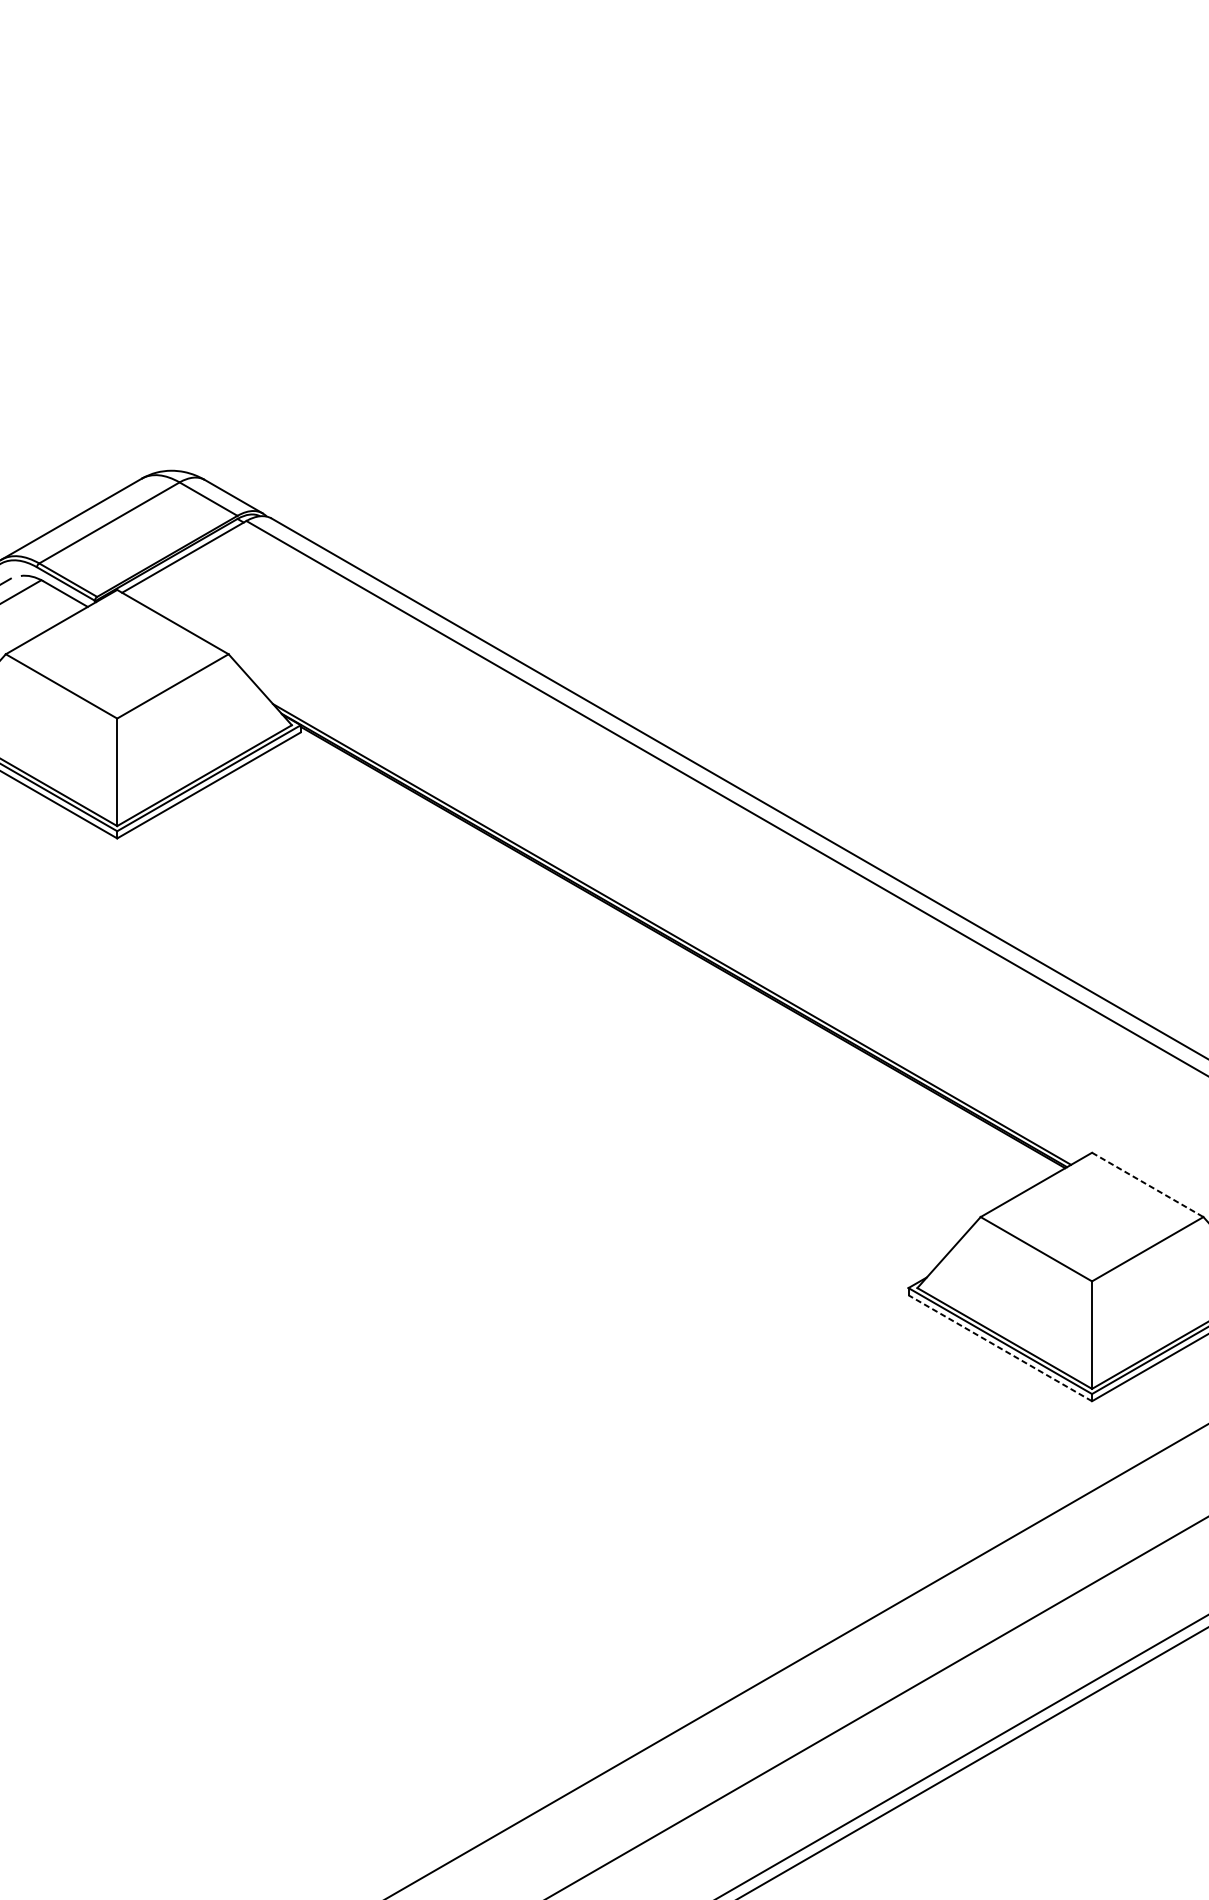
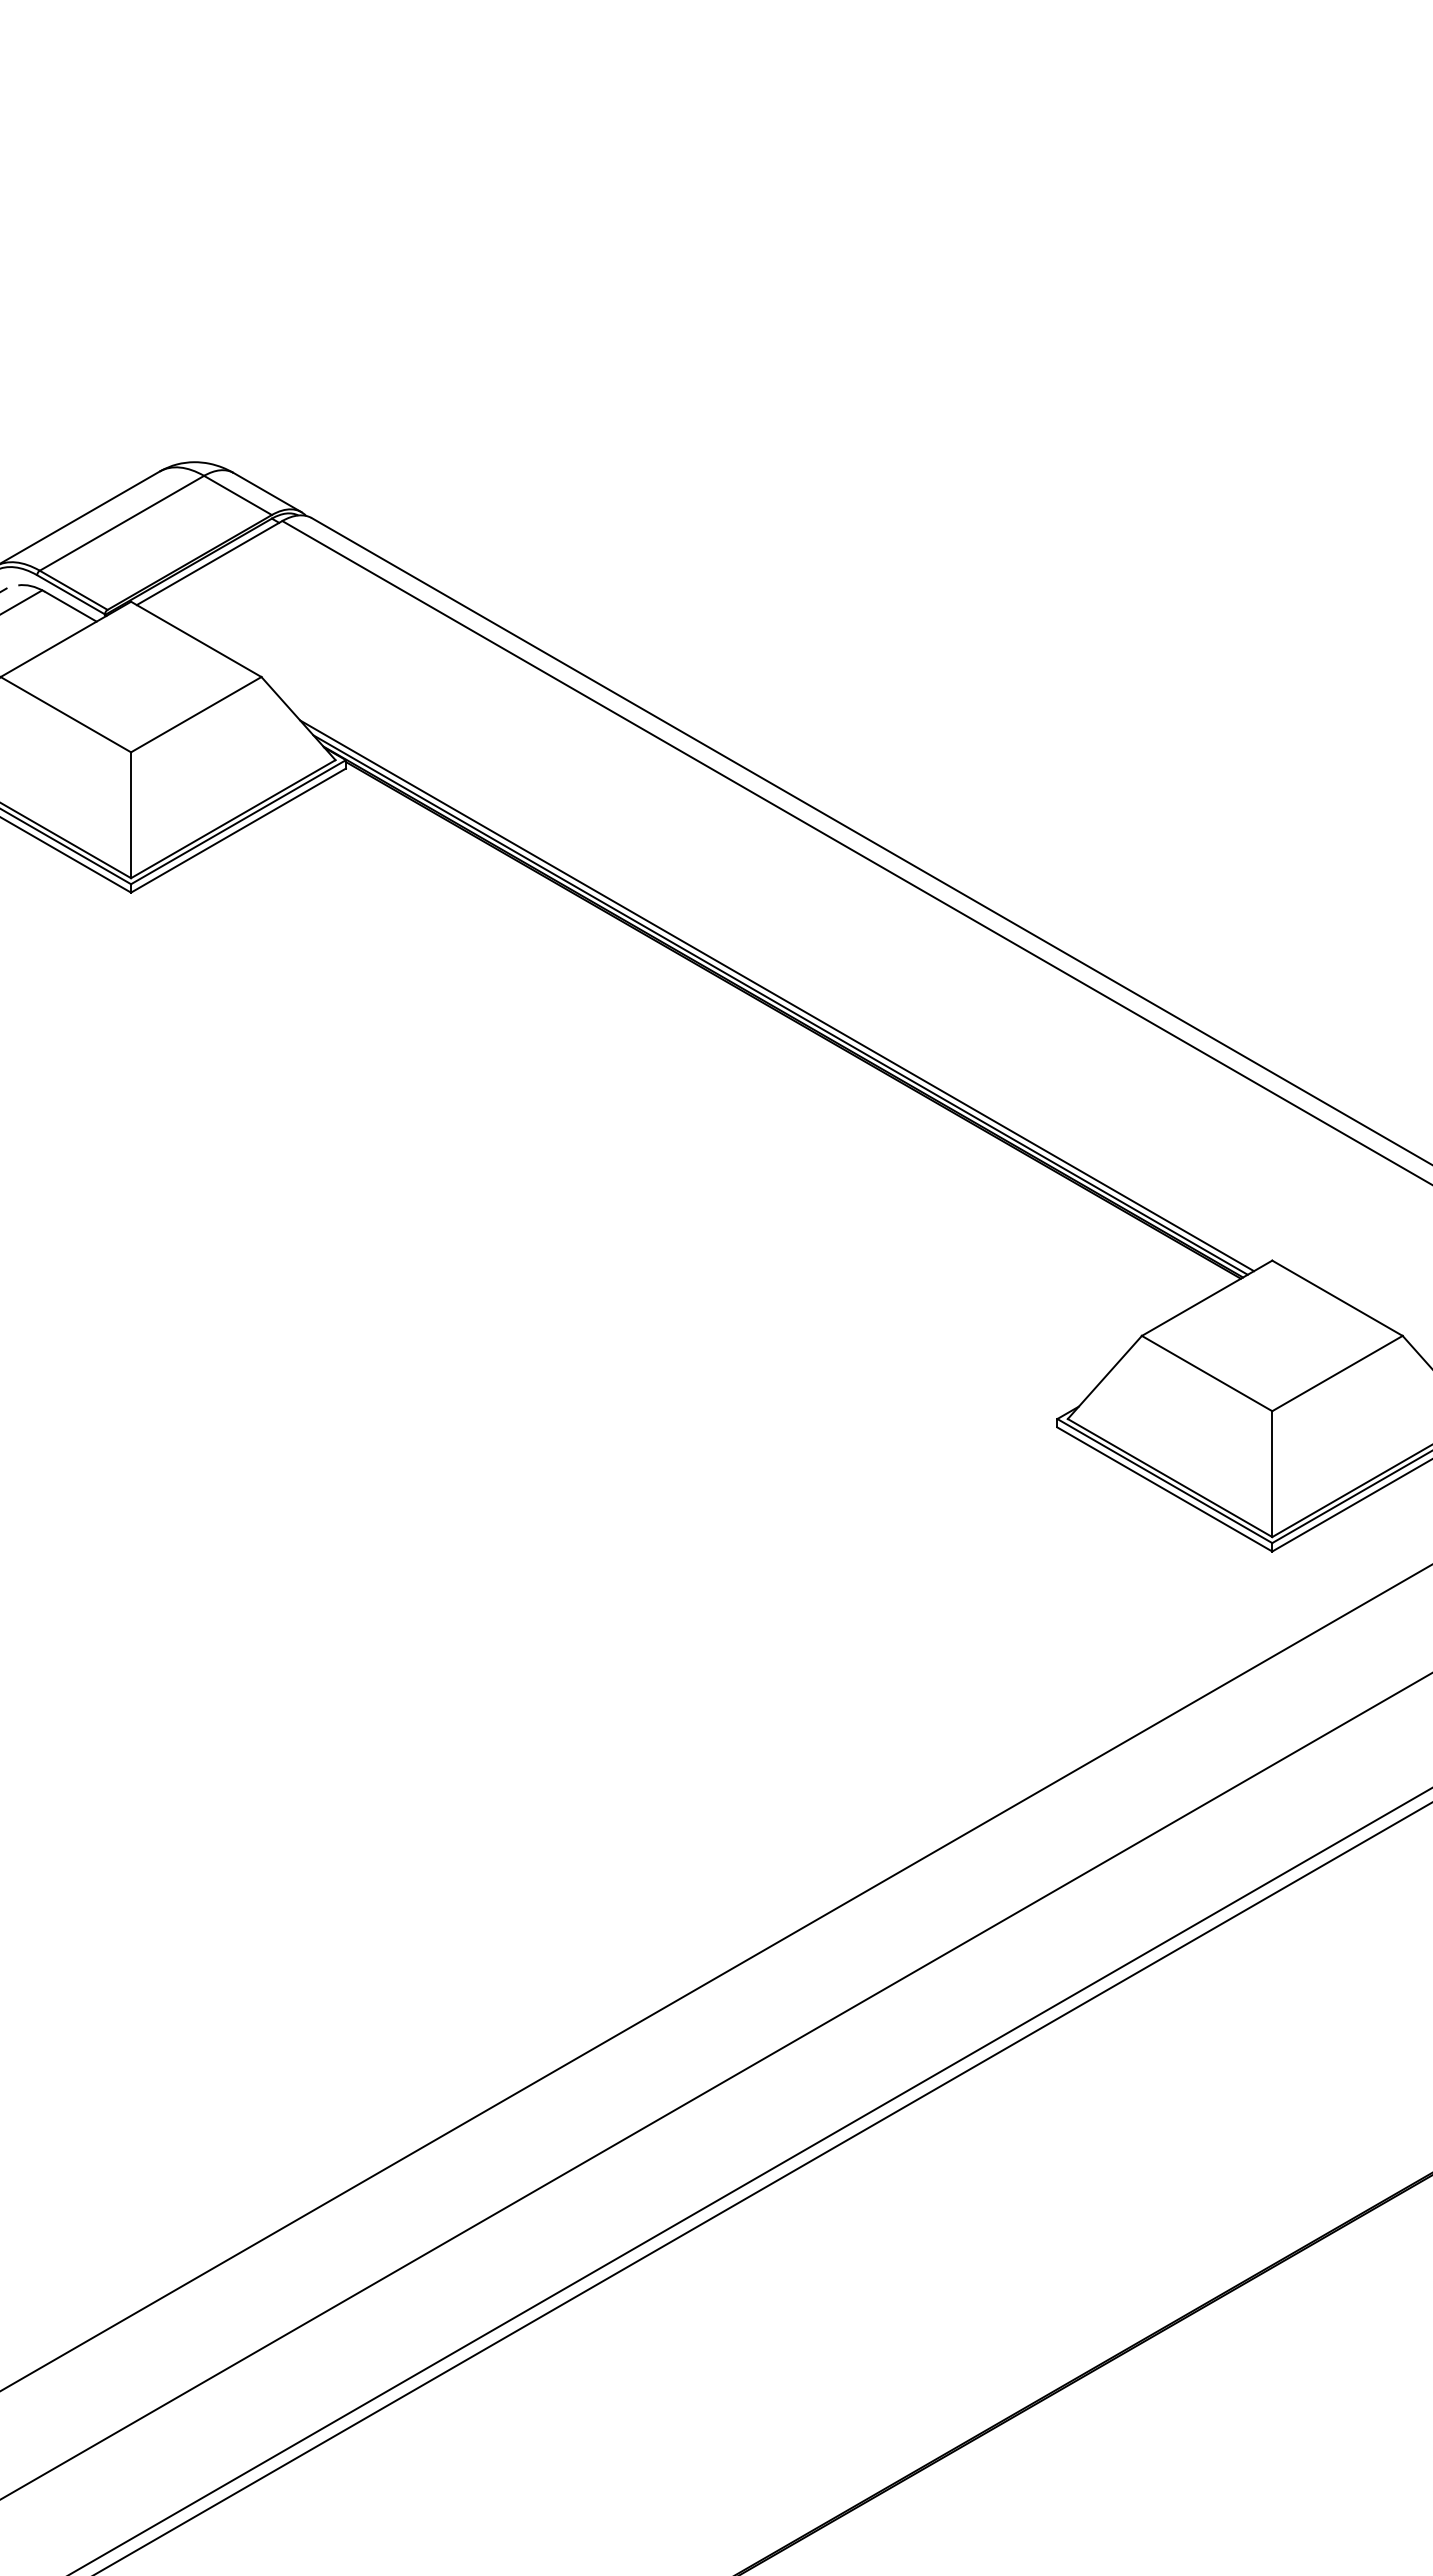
line: (669, 926) -> (777, 995), added
line: (1147, 1185) -> (1337, 1298), dashed -> solid
line: (999, 1348) -> (1164, 1489), dashed -> solid

